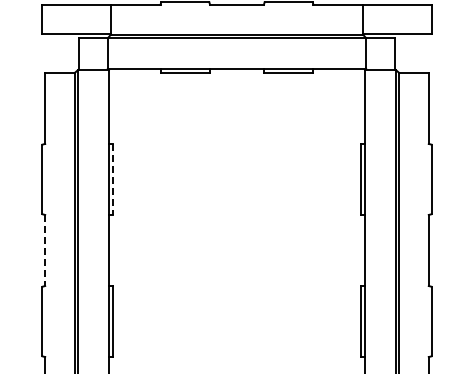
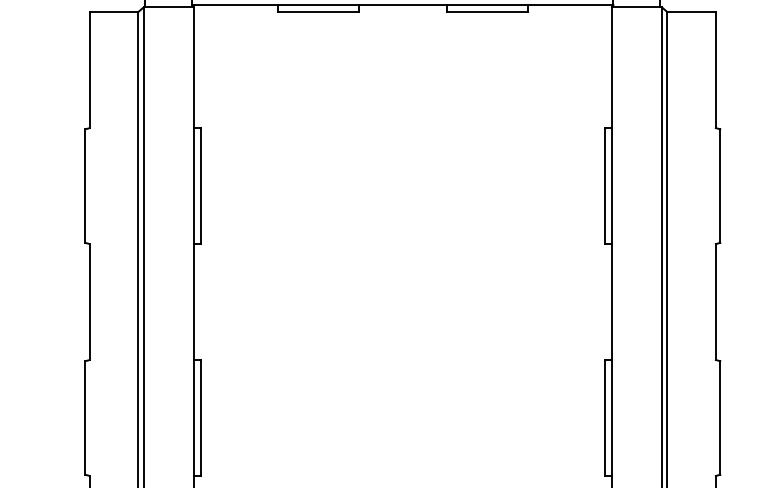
line: (113, 179) -> (201, 186), dashed -> solid
line: (45, 250) -> (90, 302), dashed -> solid

